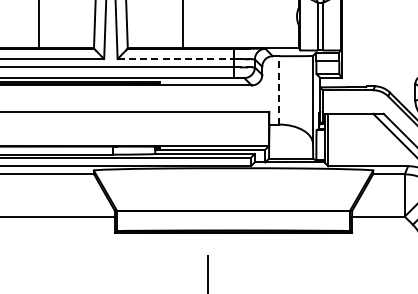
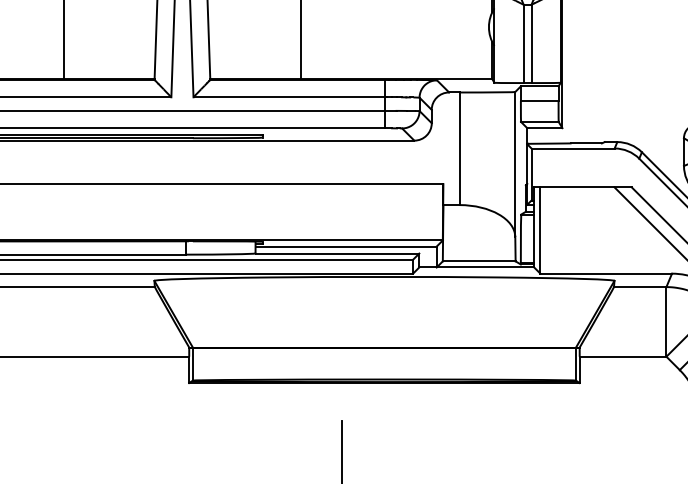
line: (176, 59) -> (290, 97), dashed -> solid
line: (279, 89) -> (460, 147), dashed -> solid

